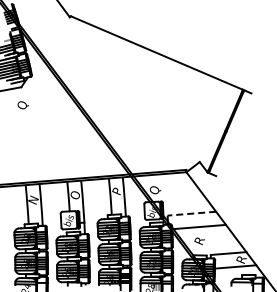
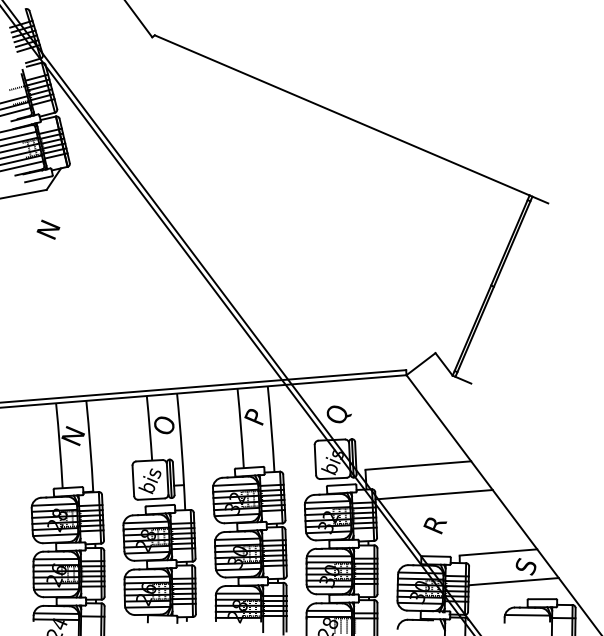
text: (22, 105) -> (49, 229), Q -> N
line: (191, 213) -> (417, 465), dashed -> solid
text: (241, 259) -> (526, 565), R -> S

